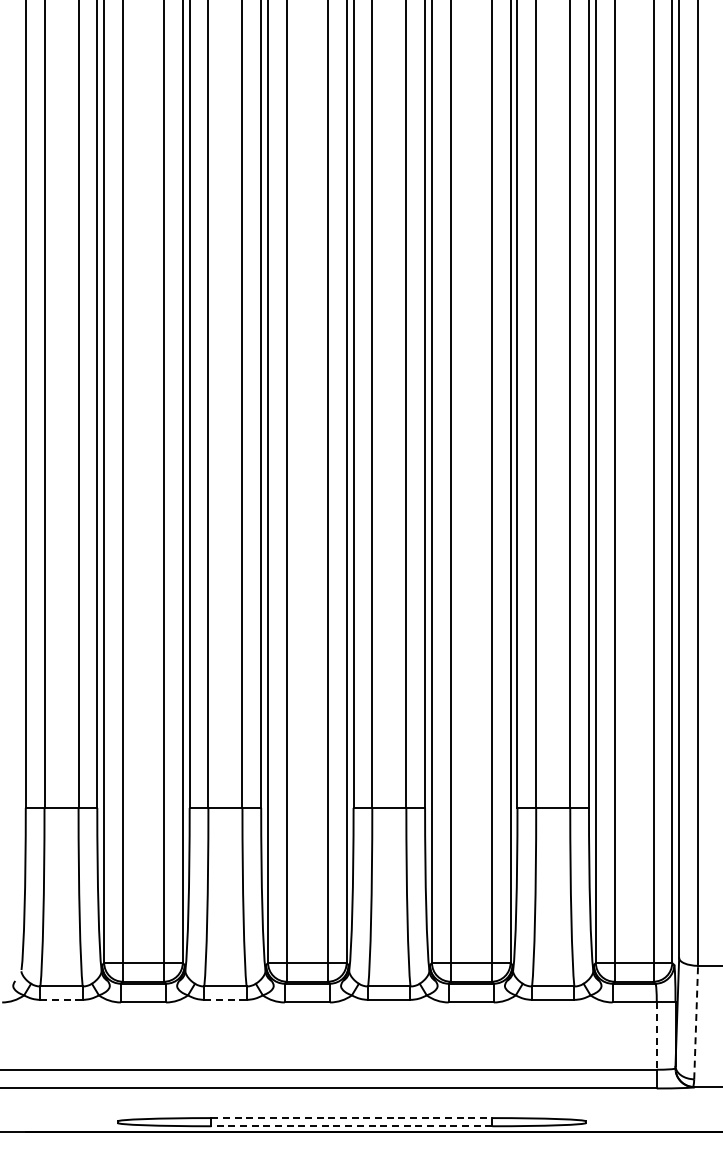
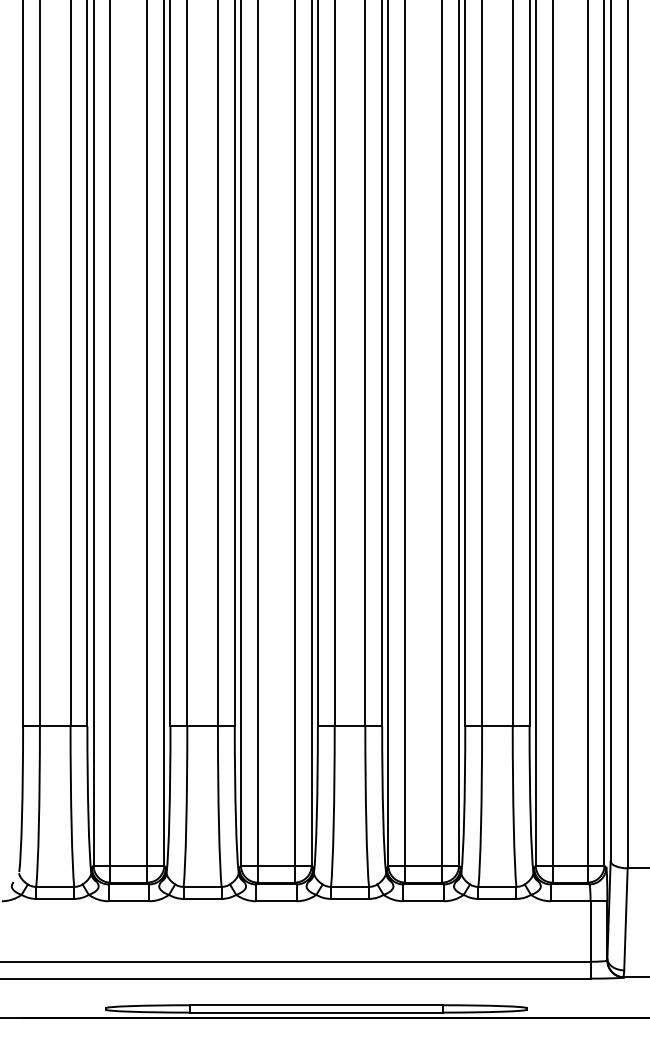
line: (62, 999) -> (56, 898), dashed -> solid
line: (225, 999) -> (202, 898), dashed -> solid
line: (696, 1022) -> (626, 919), dashed -> solid
line: (656, 1036) -> (590, 931), dashed -> solid
line: (352, 1118) -> (316, 1005), dashed -> solid
line: (351, 1126) -> (316, 1012), dashed -> solid

